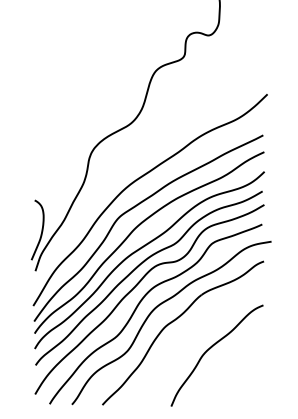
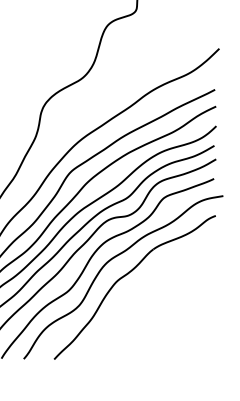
curve: (210, 349) -> (162, 303), removed

